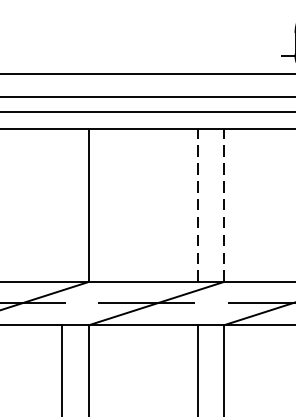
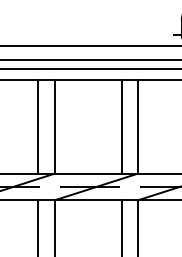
line: (62, 205) -> (38, 126), added
line: (197, 205) -> (121, 126), dashed -> solid
line: (225, 205) -> (138, 126), dashed -> solid

